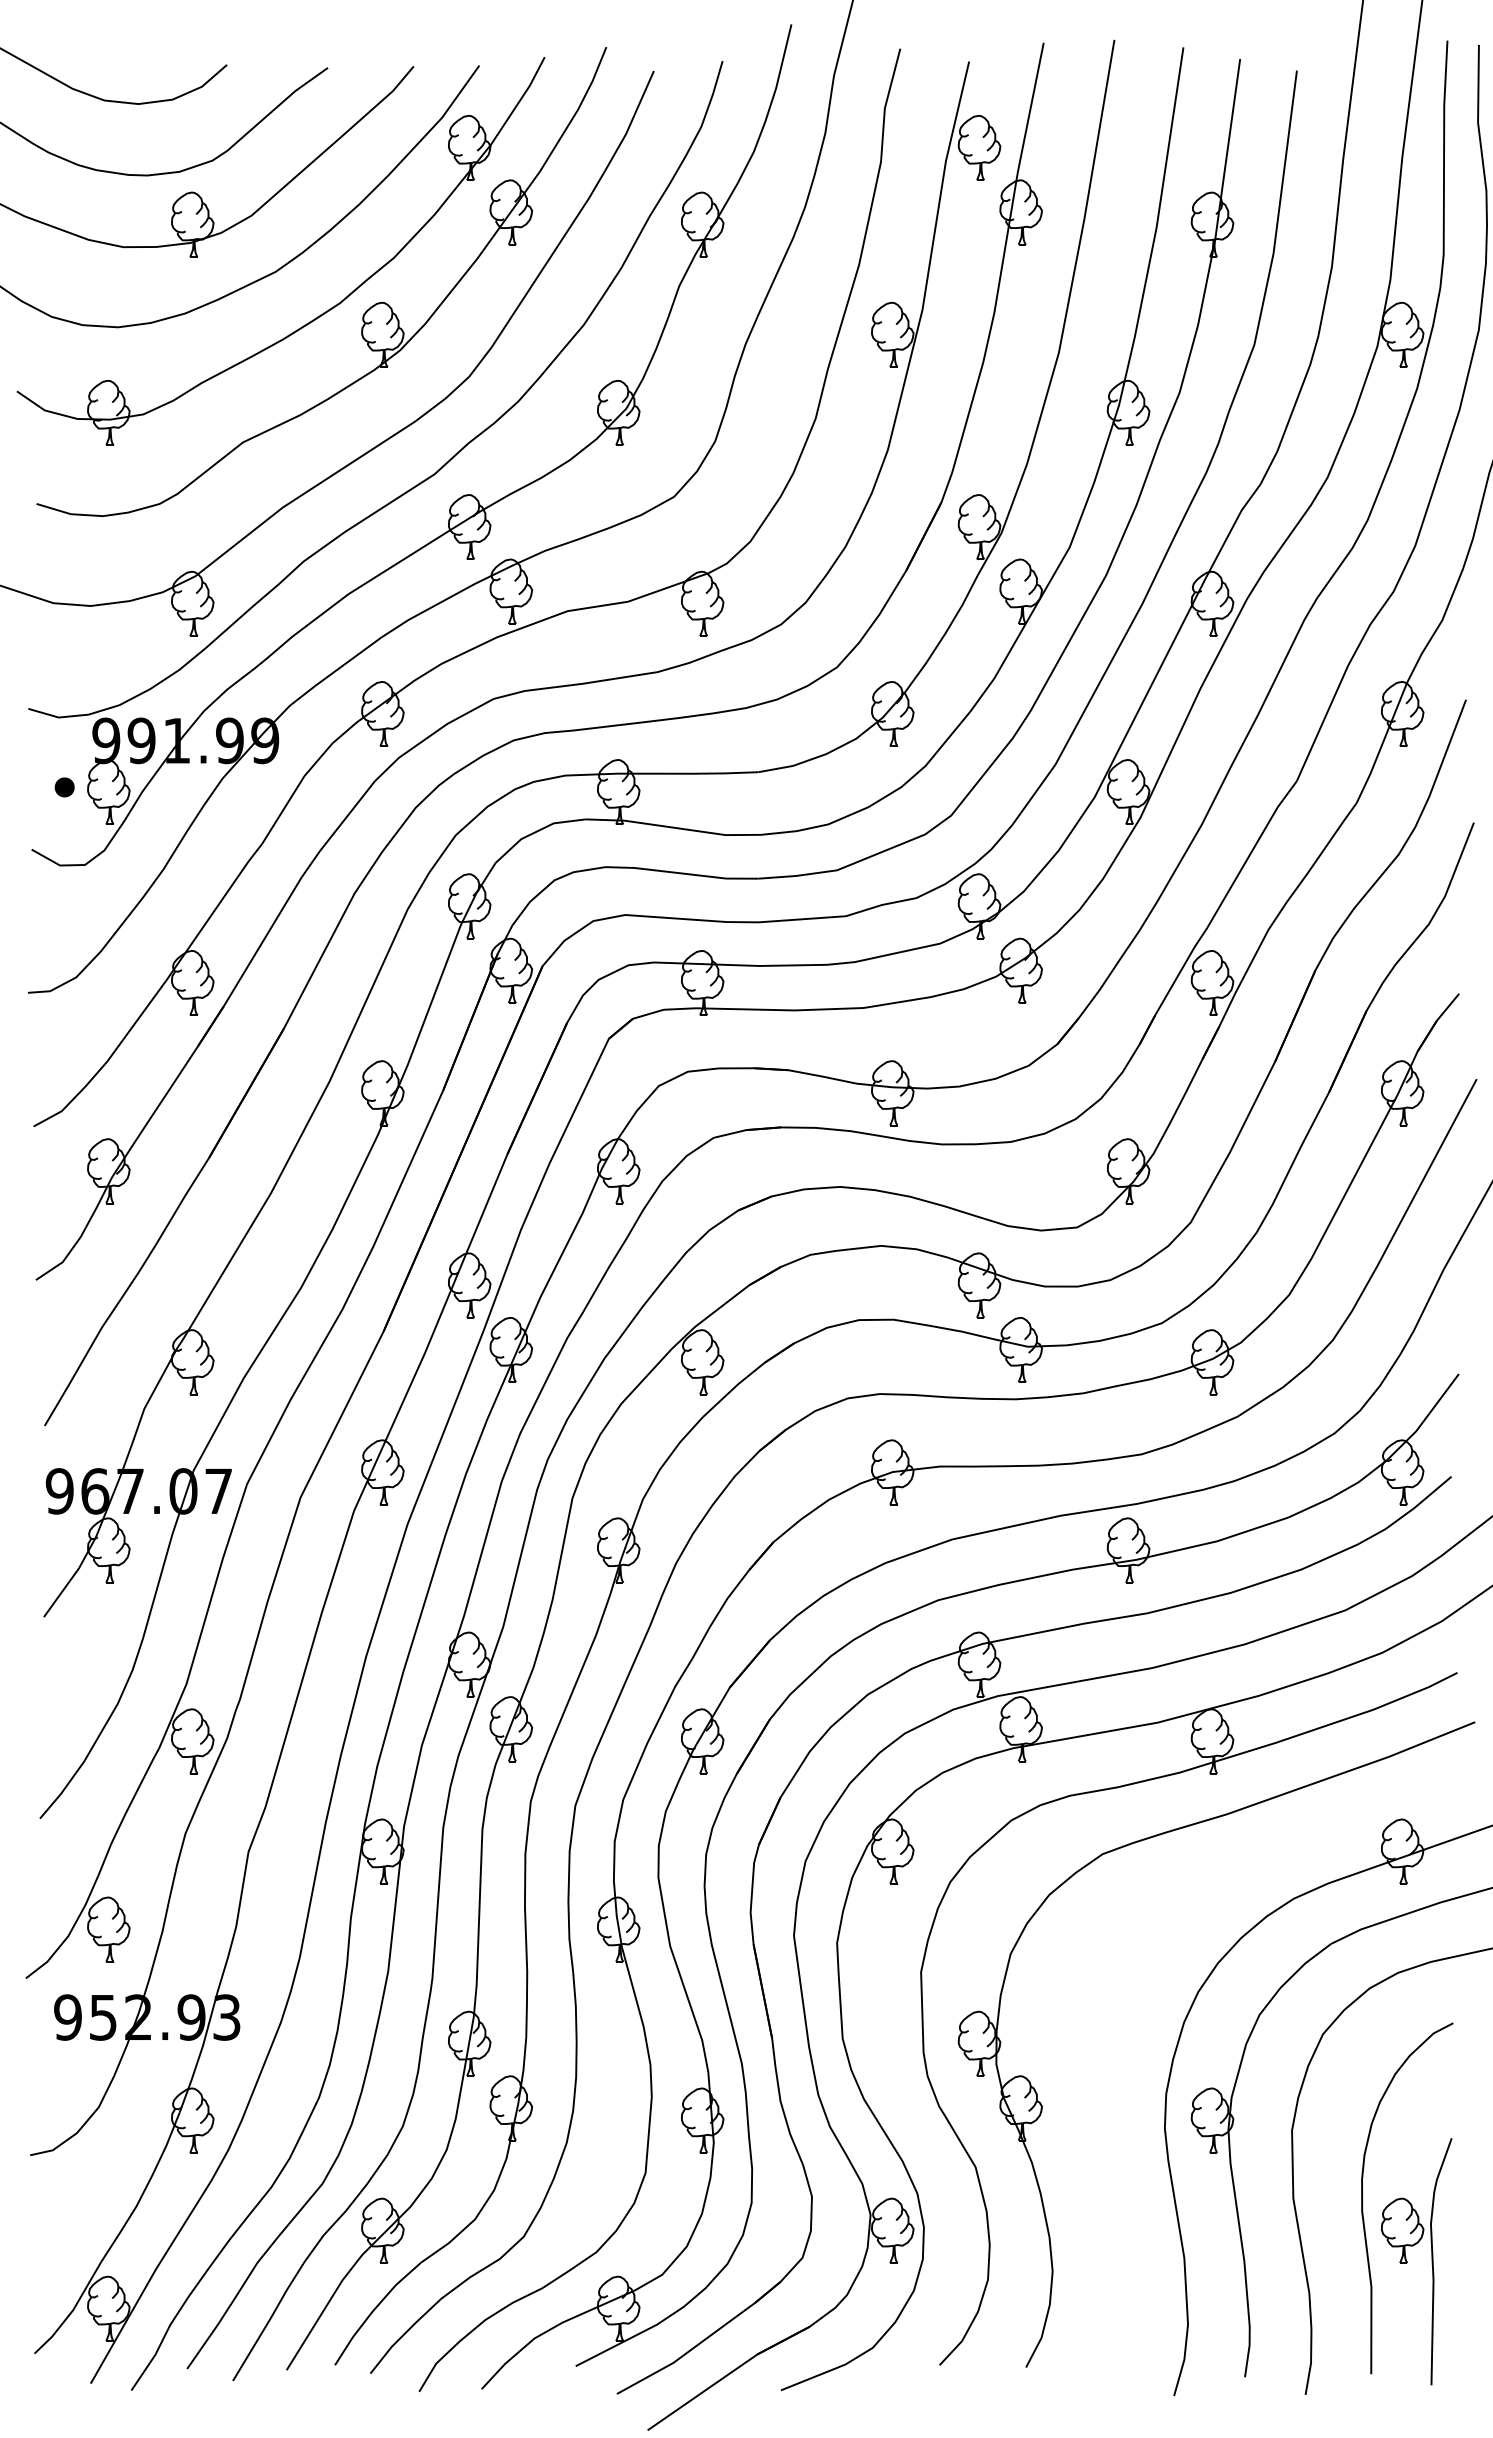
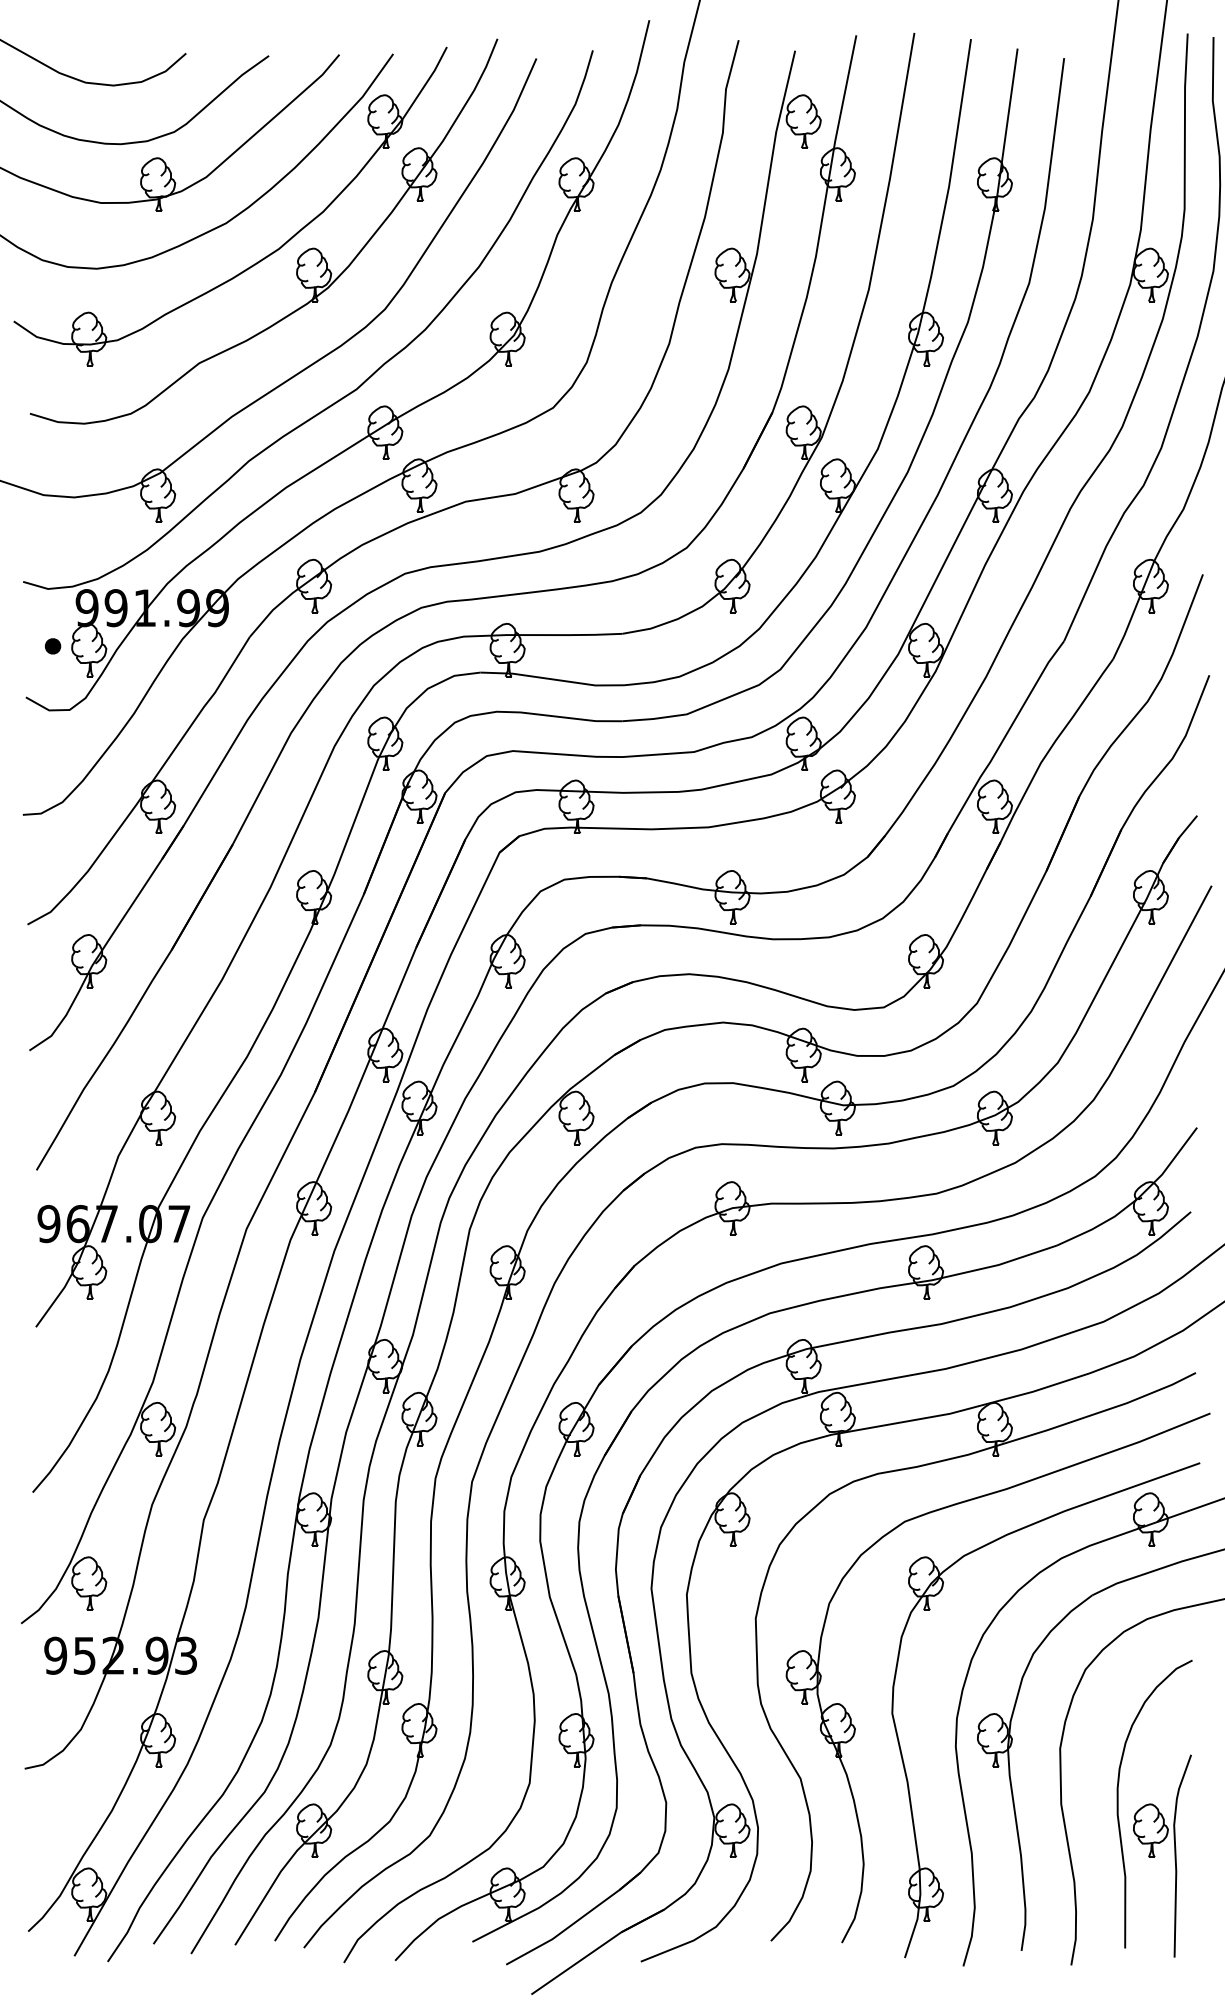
part: (1096, 2122) -> (899, 1741), added

